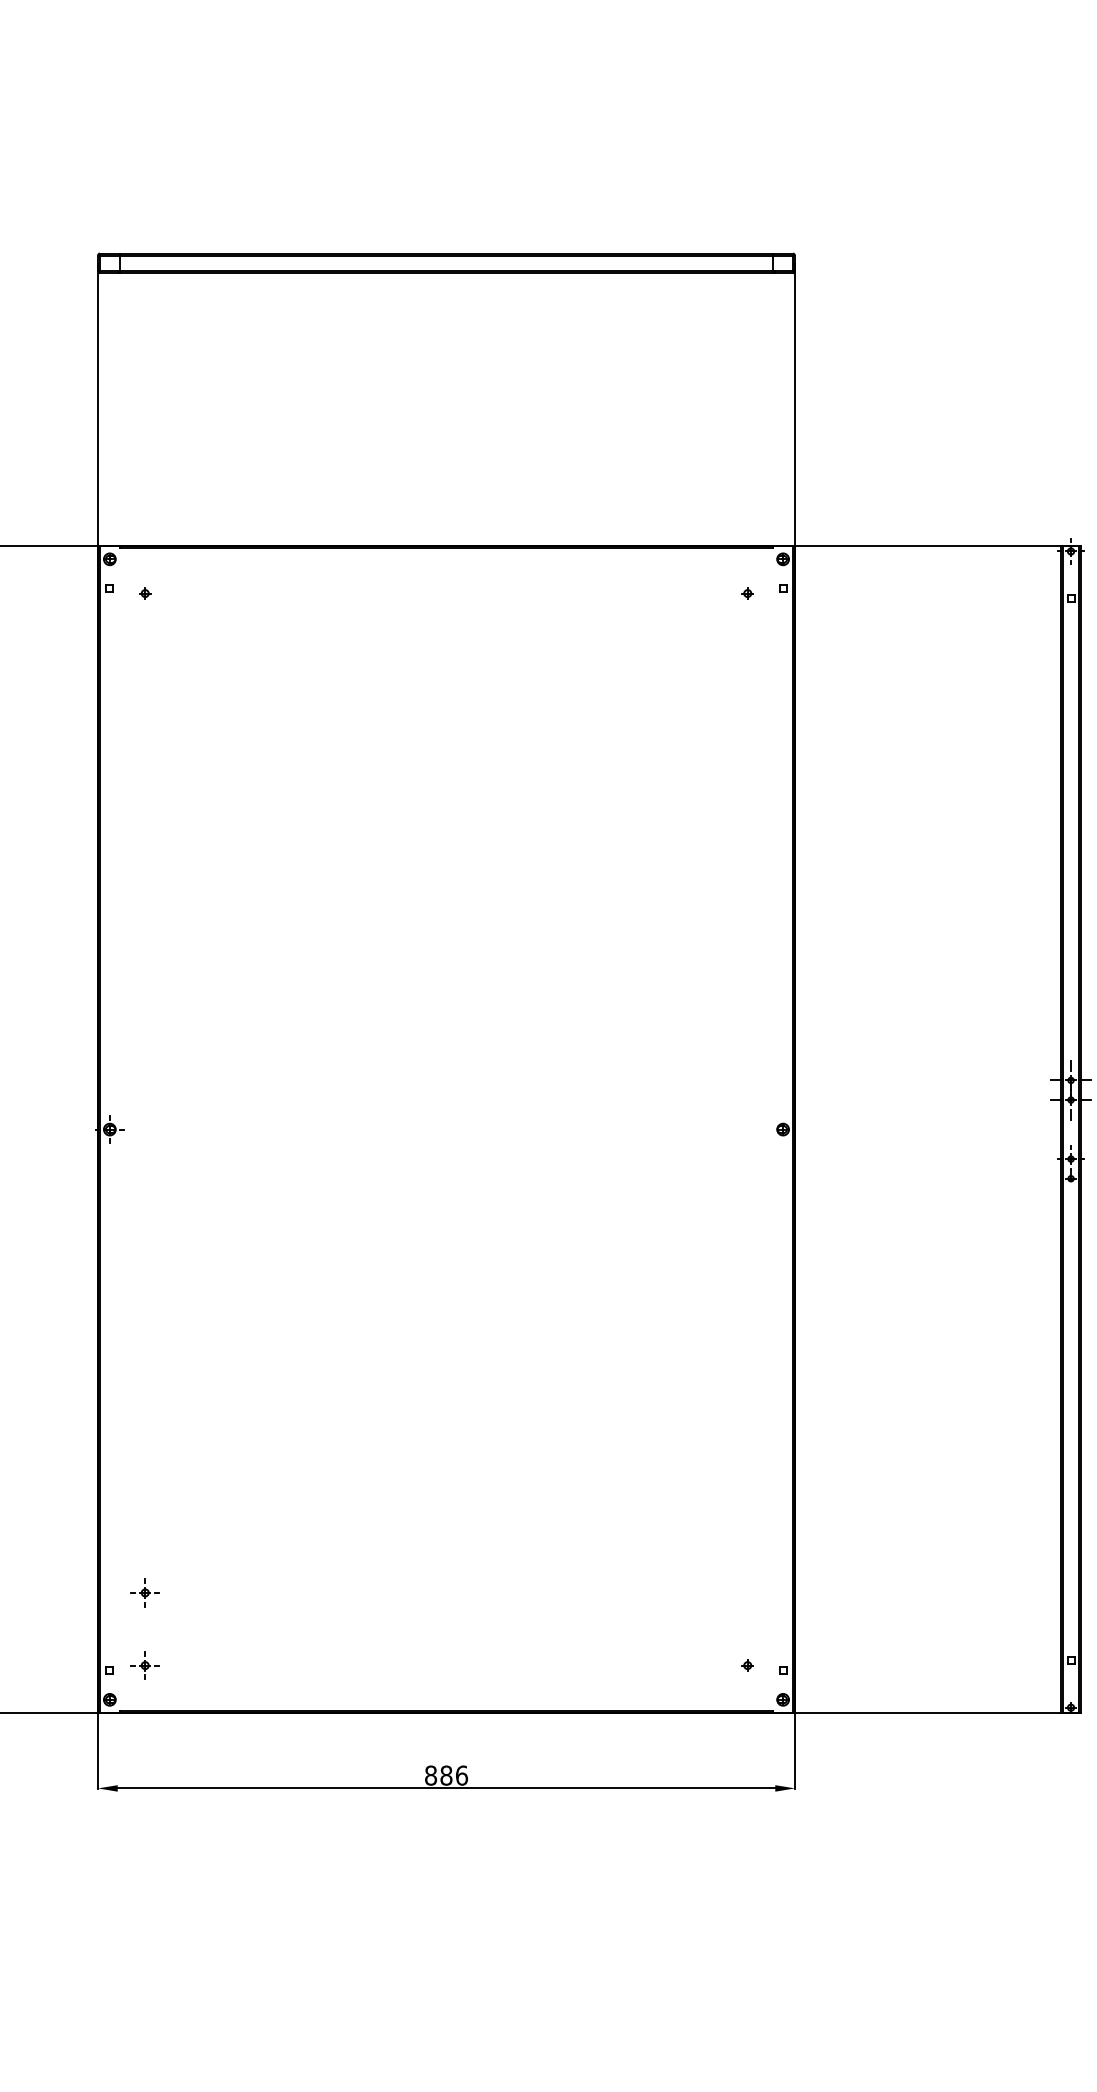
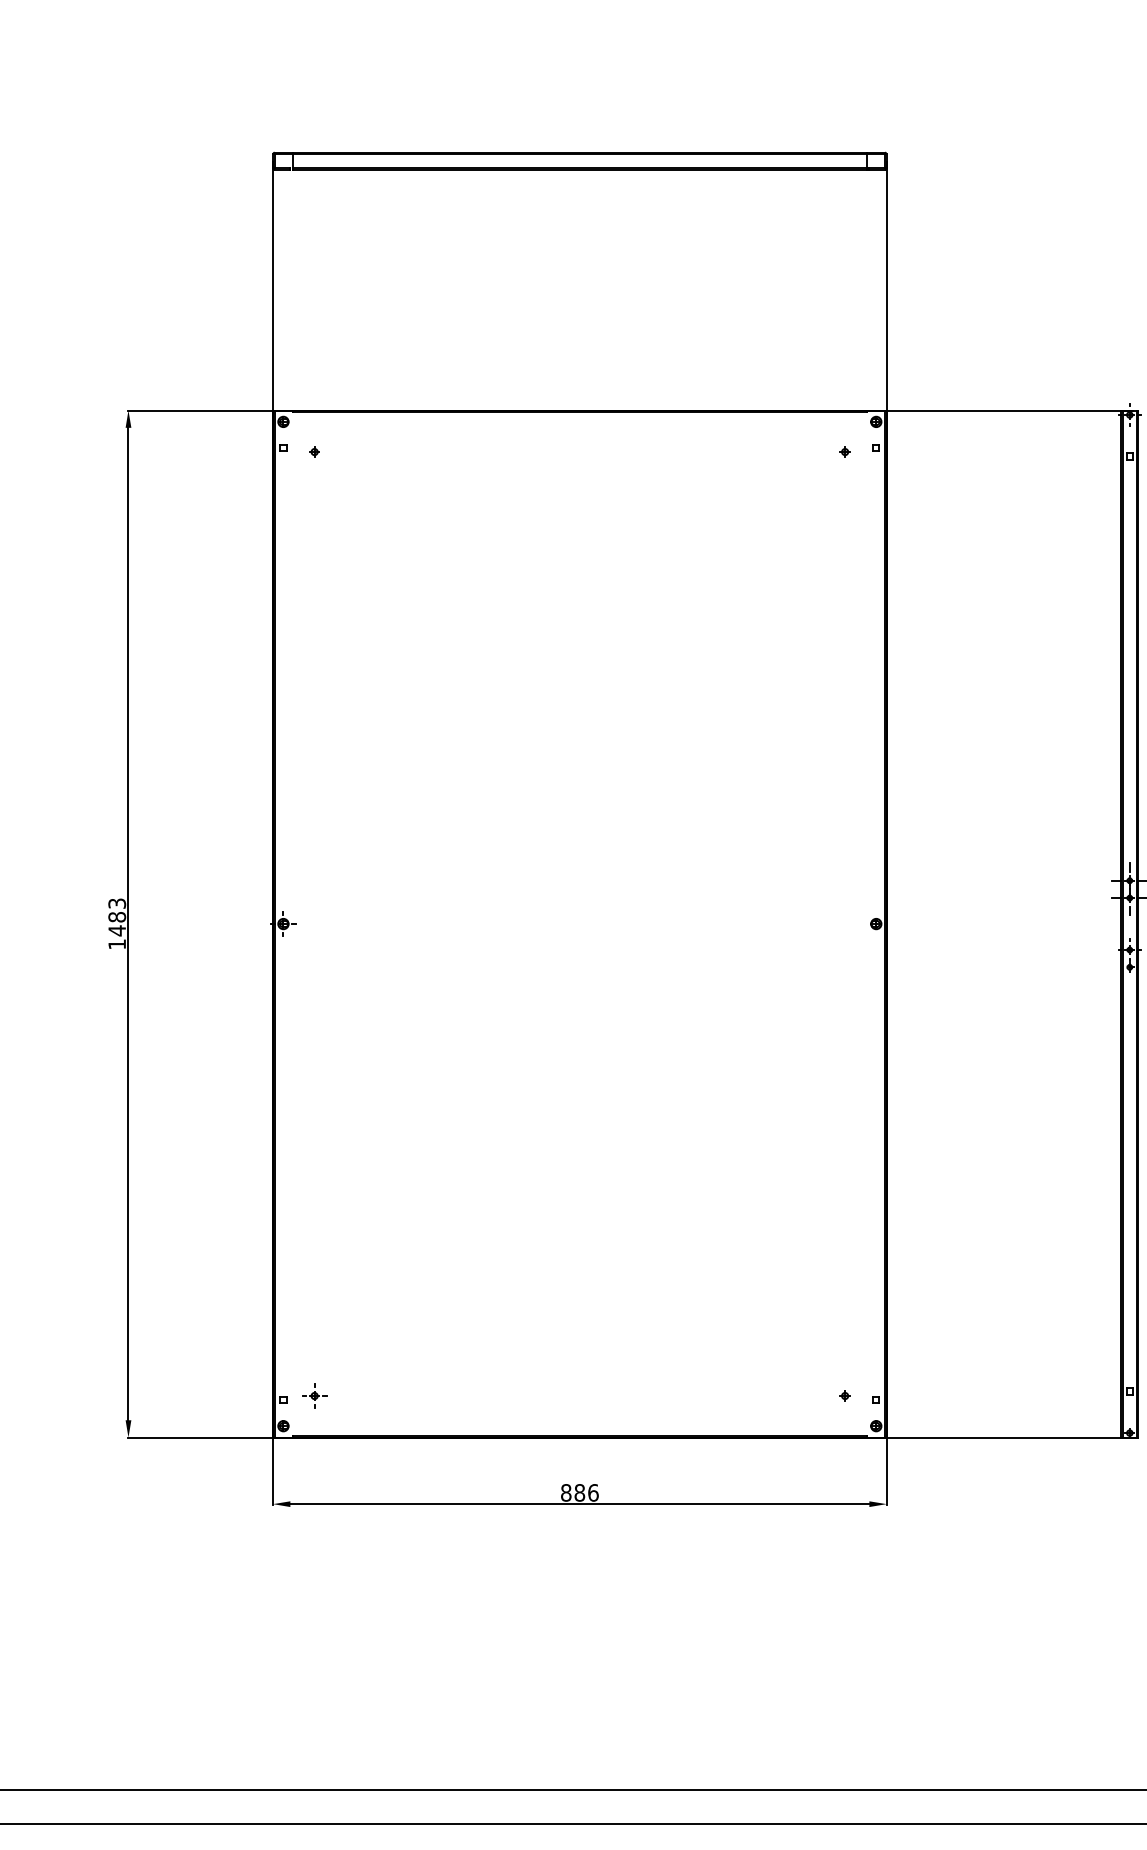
part: (145, 1592) -> (314, 1331), removed

